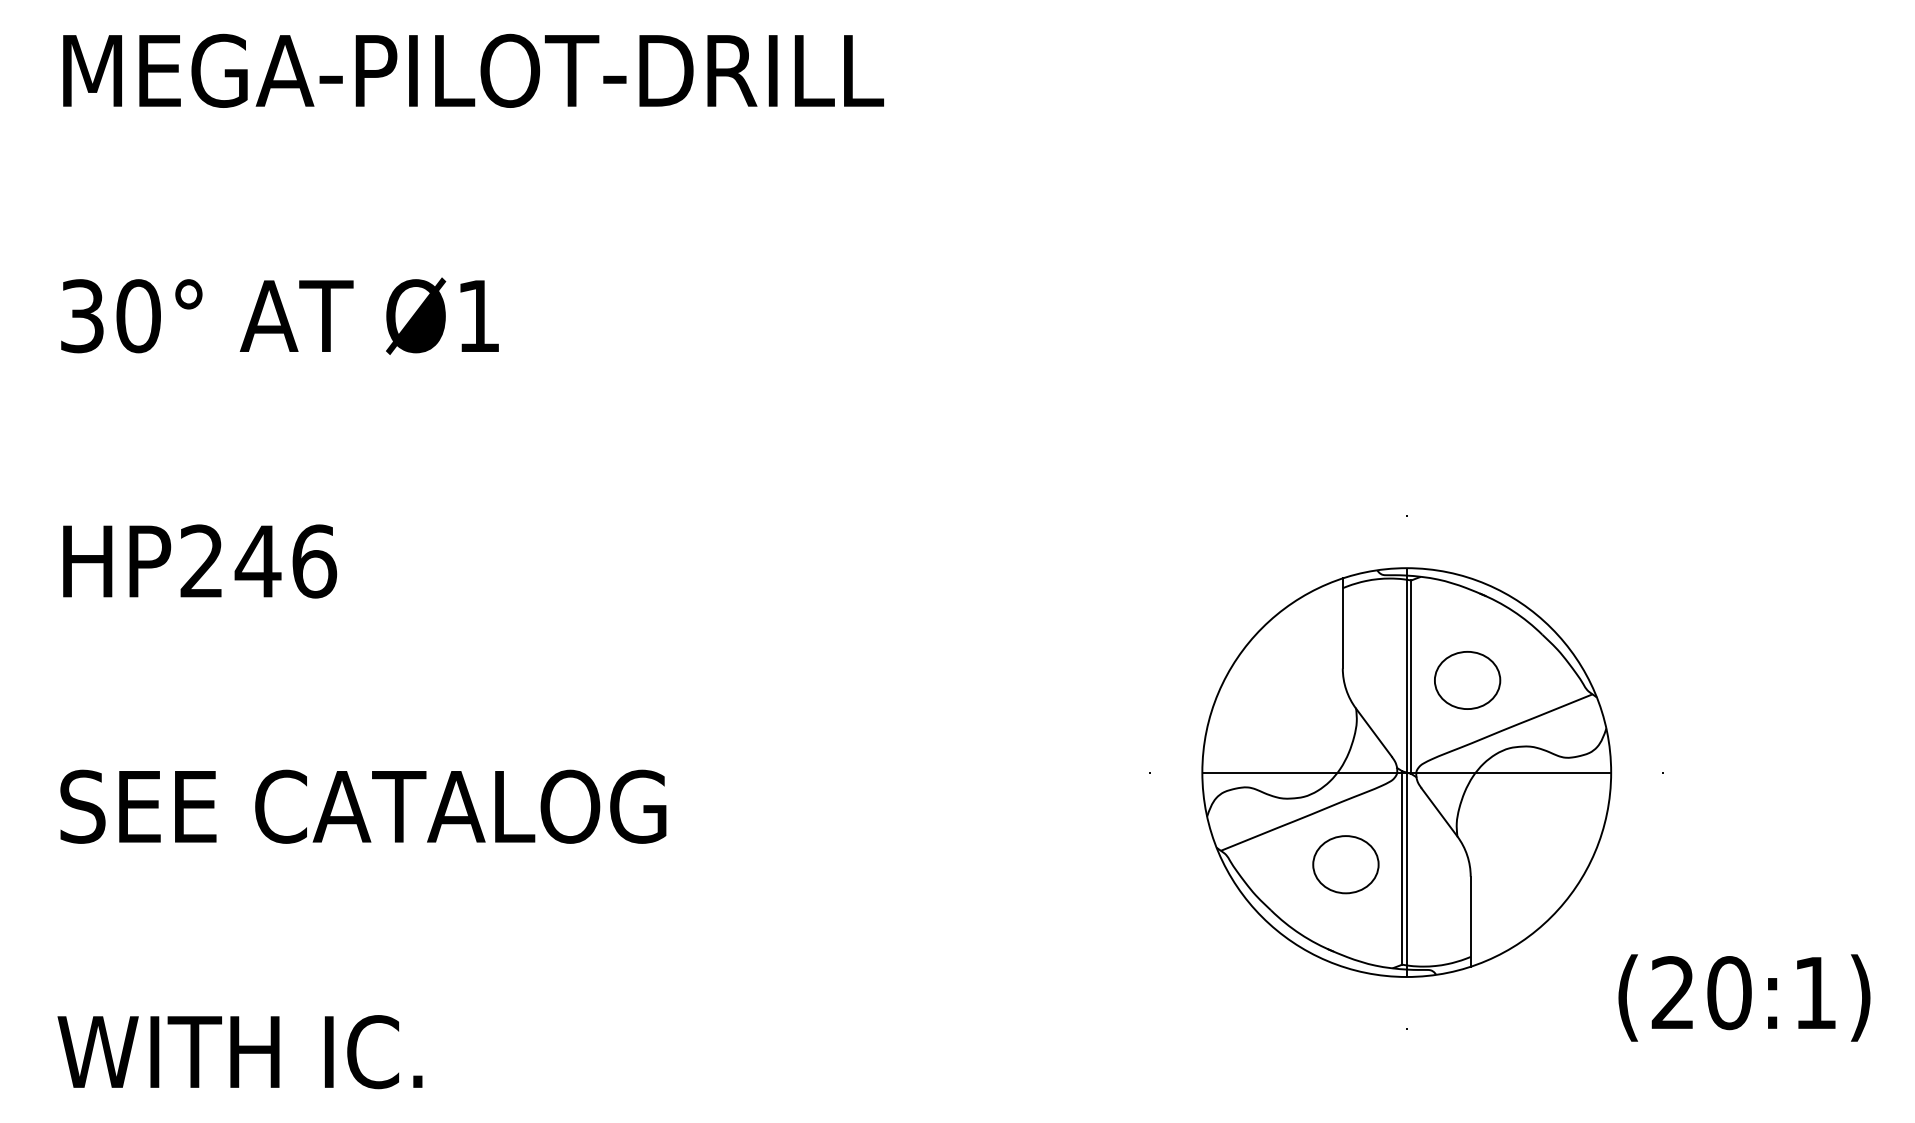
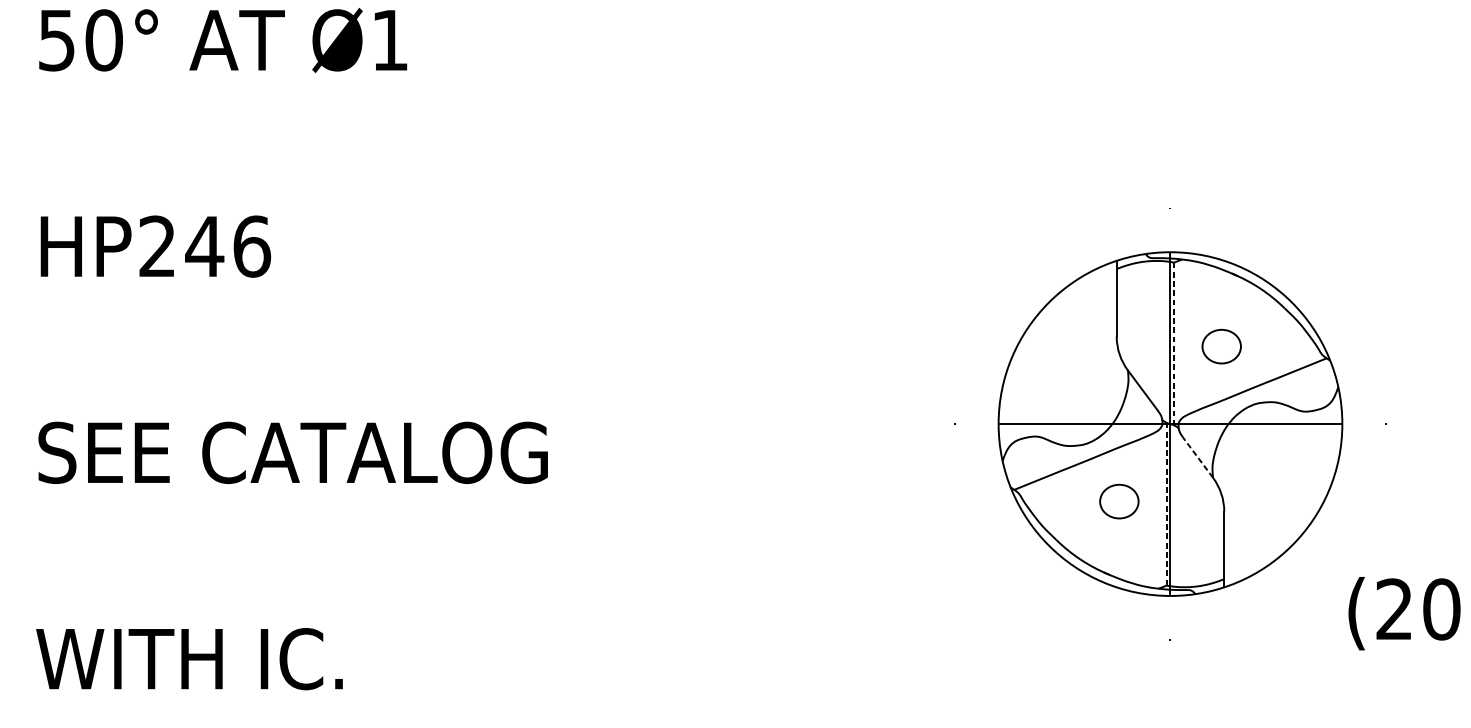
text: (82, 315) -> (57, 39), 30° -> 50°
line: (1411, 677) -> (1174, 344), solid -> dashed
part: (1467, 680) -> (1221, 346), size x0.7
line: (1439, 812) -> (1198, 457), solid -> dashed
part: (1345, 864) -> (1118, 501), size x0.7
line: (1402, 867) -> (1166, 503), solid -> dashed

